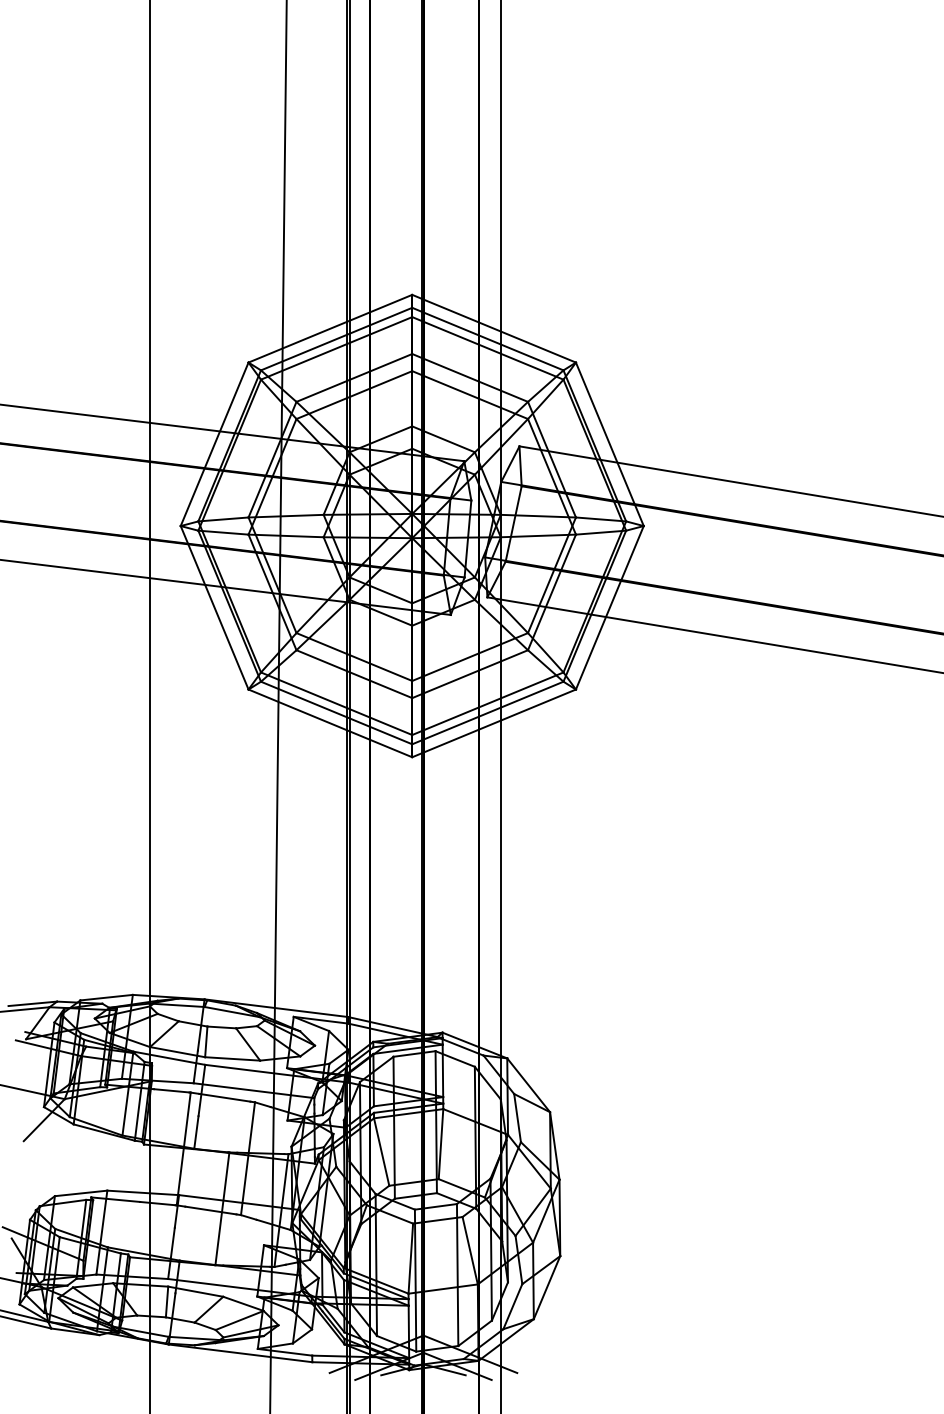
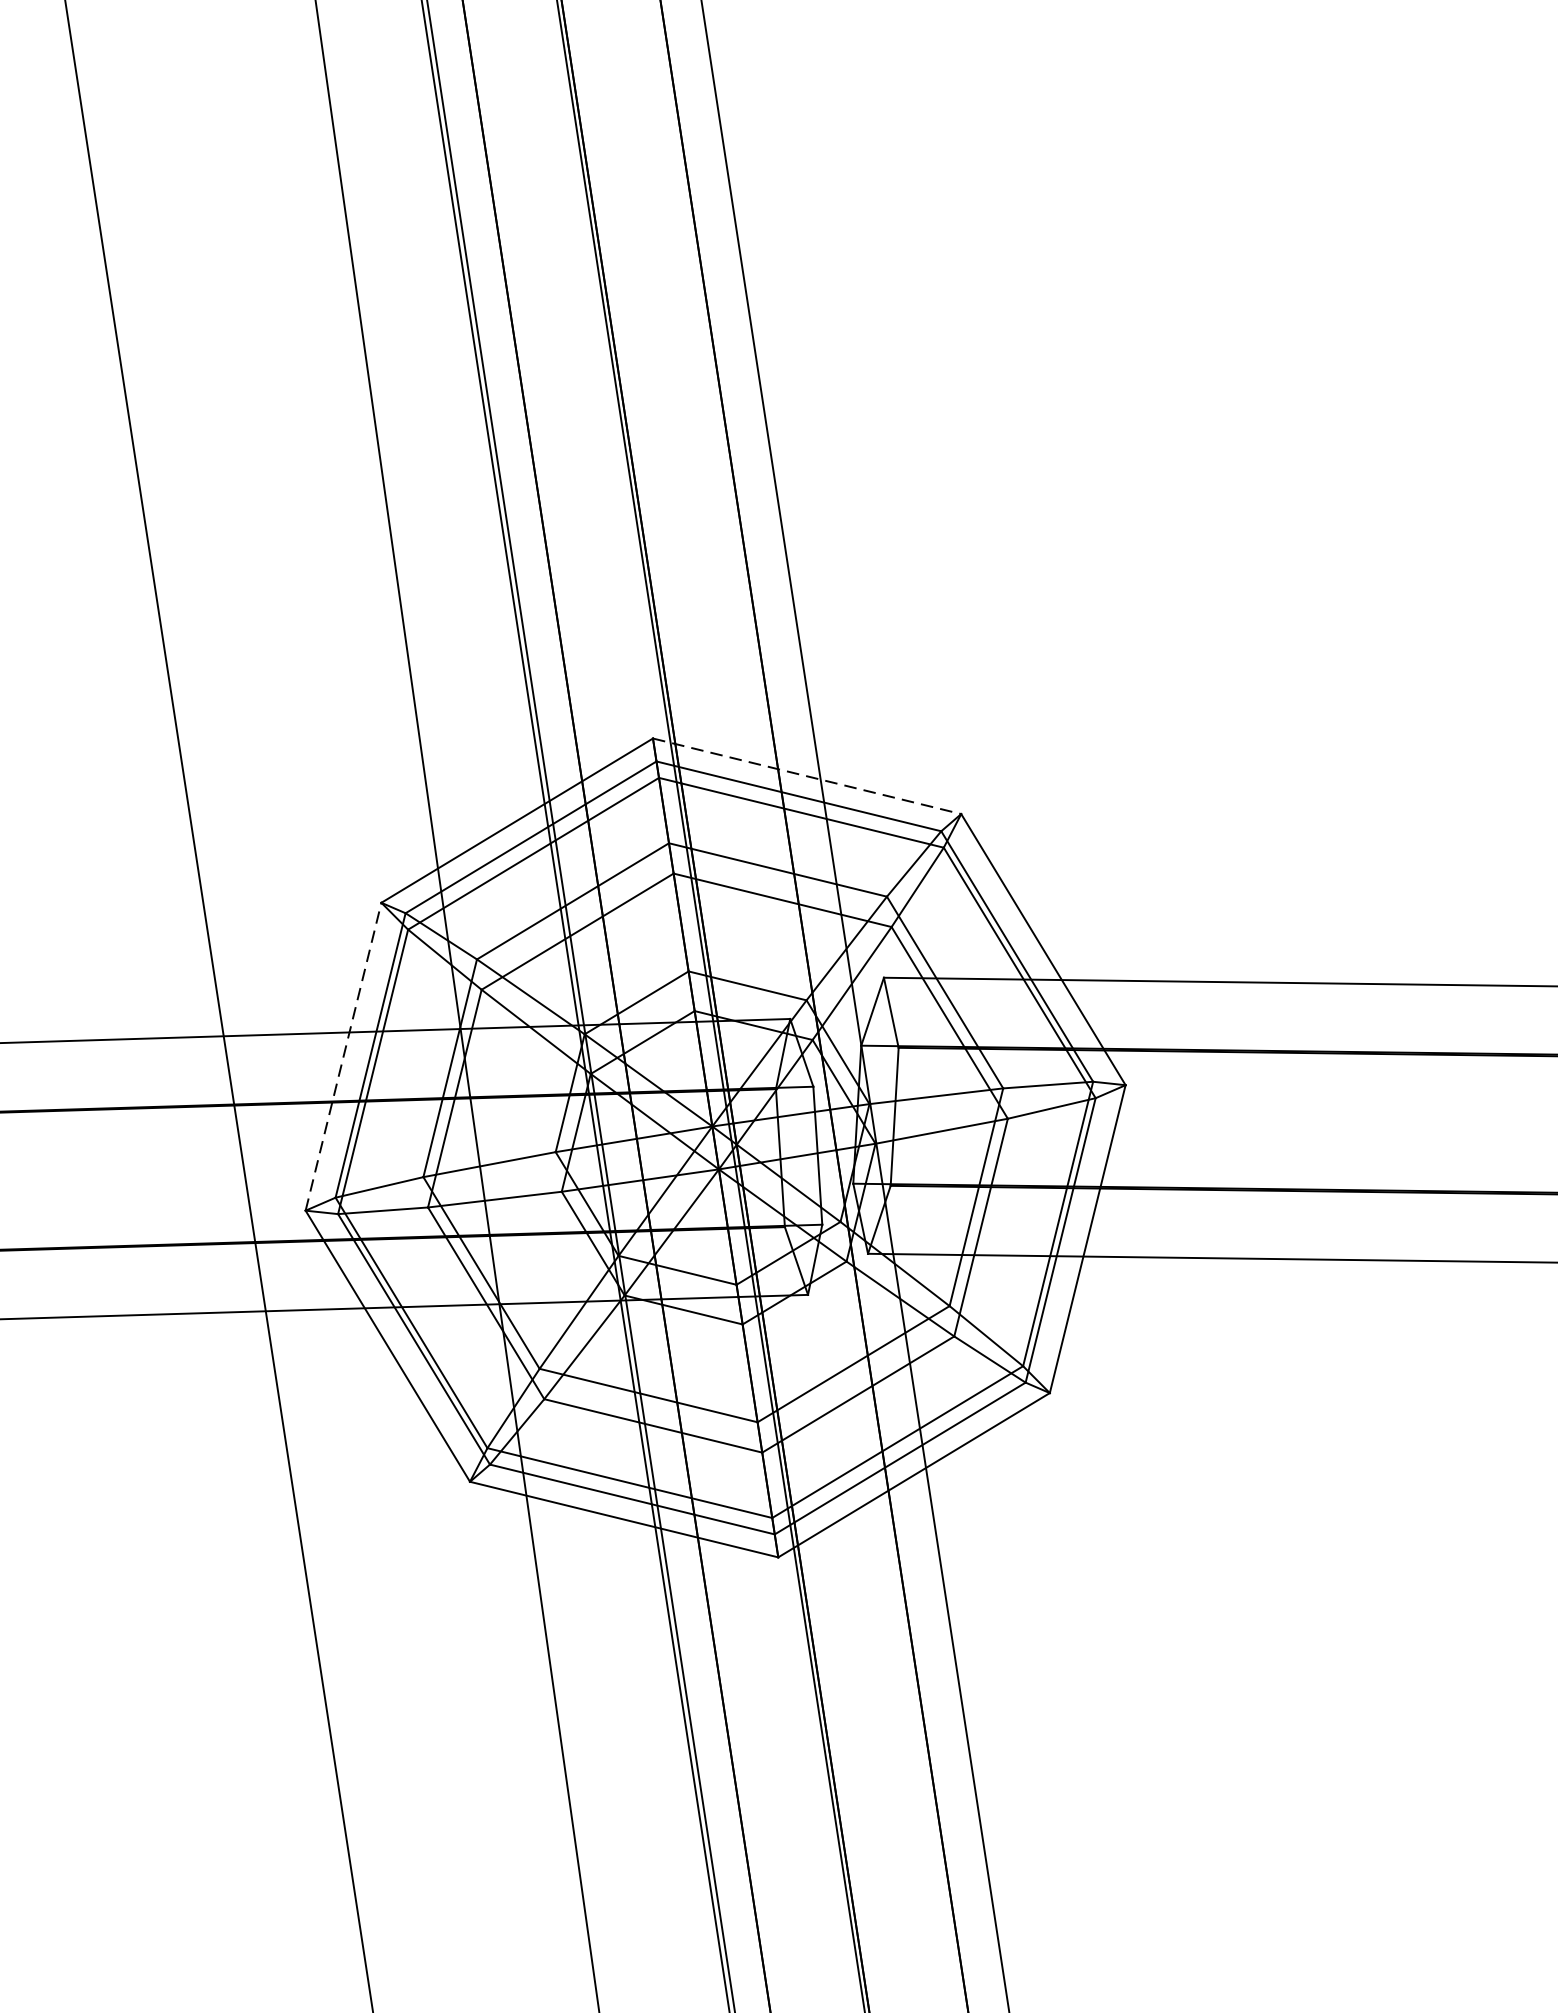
line: (494, 328) -> (807, 775), solid -> dashed
line: (214, 443) -> (343, 1055), solid -> dashed

